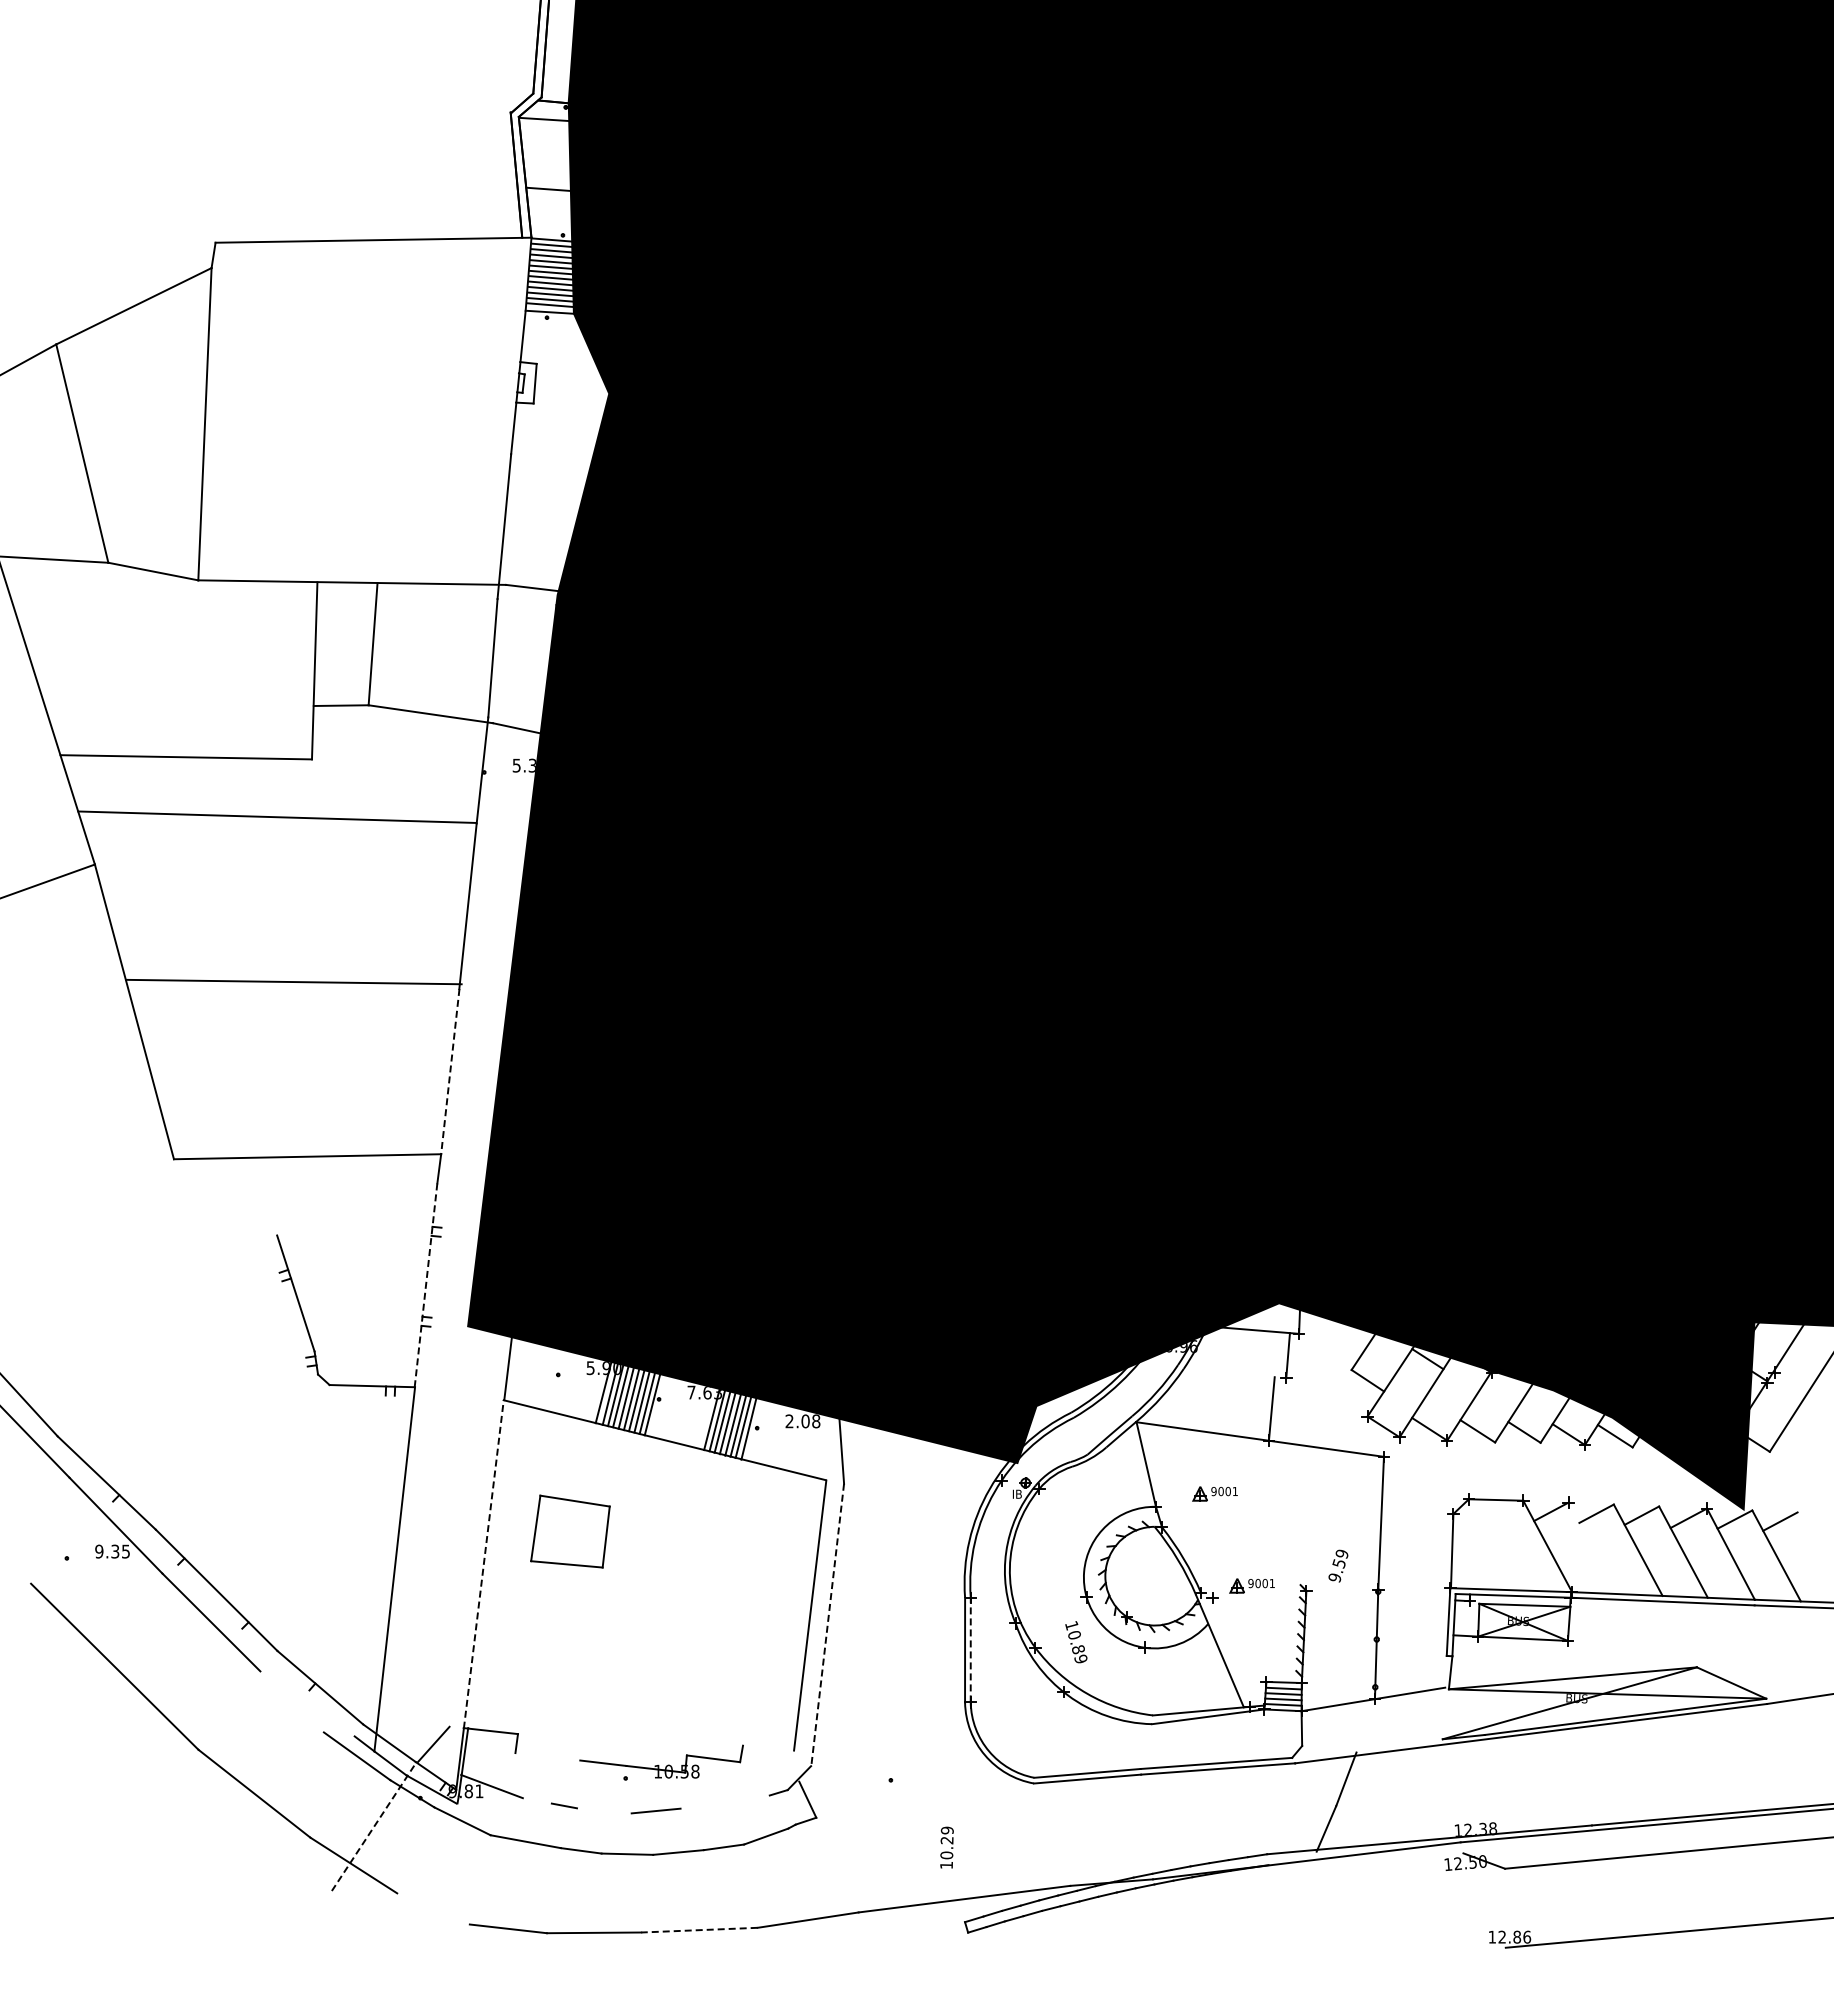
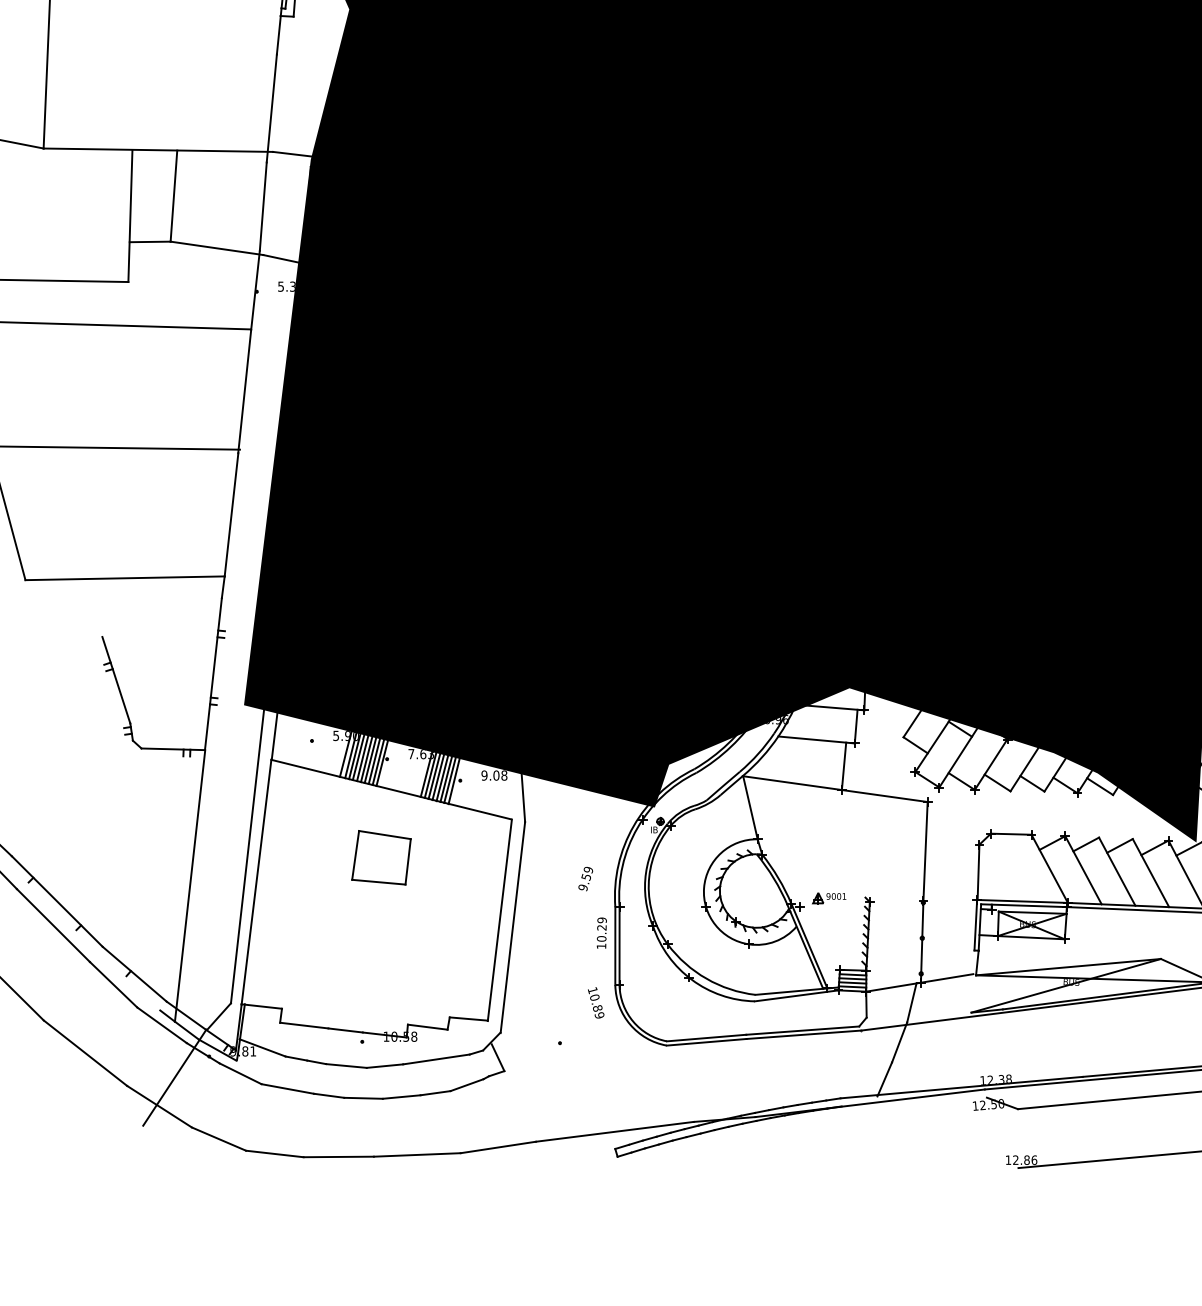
line: (450, 1072) -> (231, 515), dashed -> solid
line: (426, 1285) -> (213, 674), dashed -> solid
line: (1234, 1373) -> (816, 739), added
text: (789, 1421) -> (484, 775), 2.08 -> 9.08
line: (475, 1490) -> (250, 827), added
part: (1214, 1493) -> (801, 829), removed
part: (570, 1531) -> (381, 857), moved
line: (1592, 1548) -> (1083, 870), added
line: (483, 1563) -> (256, 881), dashed -> solid
text: (1338, 1565) -> (585, 878), moved
line: (827, 1625) -> (512, 927), dashed -> solid
text: (1076, 1642) -> (596, 1003), moved
line: (970, 1649) -> (619, 945), dashed -> solid
line: (1225, 1649) -> (809, 945), added
line: (291, 1701) -> (113, 984), added
line: (1362, 1726) -> (911, 1003), added
line: (768, 1747) -> (468, 1018), added
line: (547, 1756) -> (303, 1025), added
line: (536, 1800) -> (295, 1058), added
line: (724, 1801) -> (435, 1059), added
line: (604, 1810) -> (346, 1065), added
line: (374, 1826) -> (175, 1077), dashed -> solid
text: (946, 1847) -> (601, 933), moved
line: (433, 1908) -> (218, 1138), added
line: (698, 1930) -> (416, 1155), dashed -> solid

